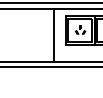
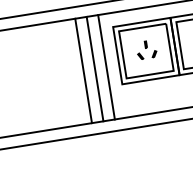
line: (47, 34) -> (82, 69), added
line: (59, 34) -> (106, 65), added

